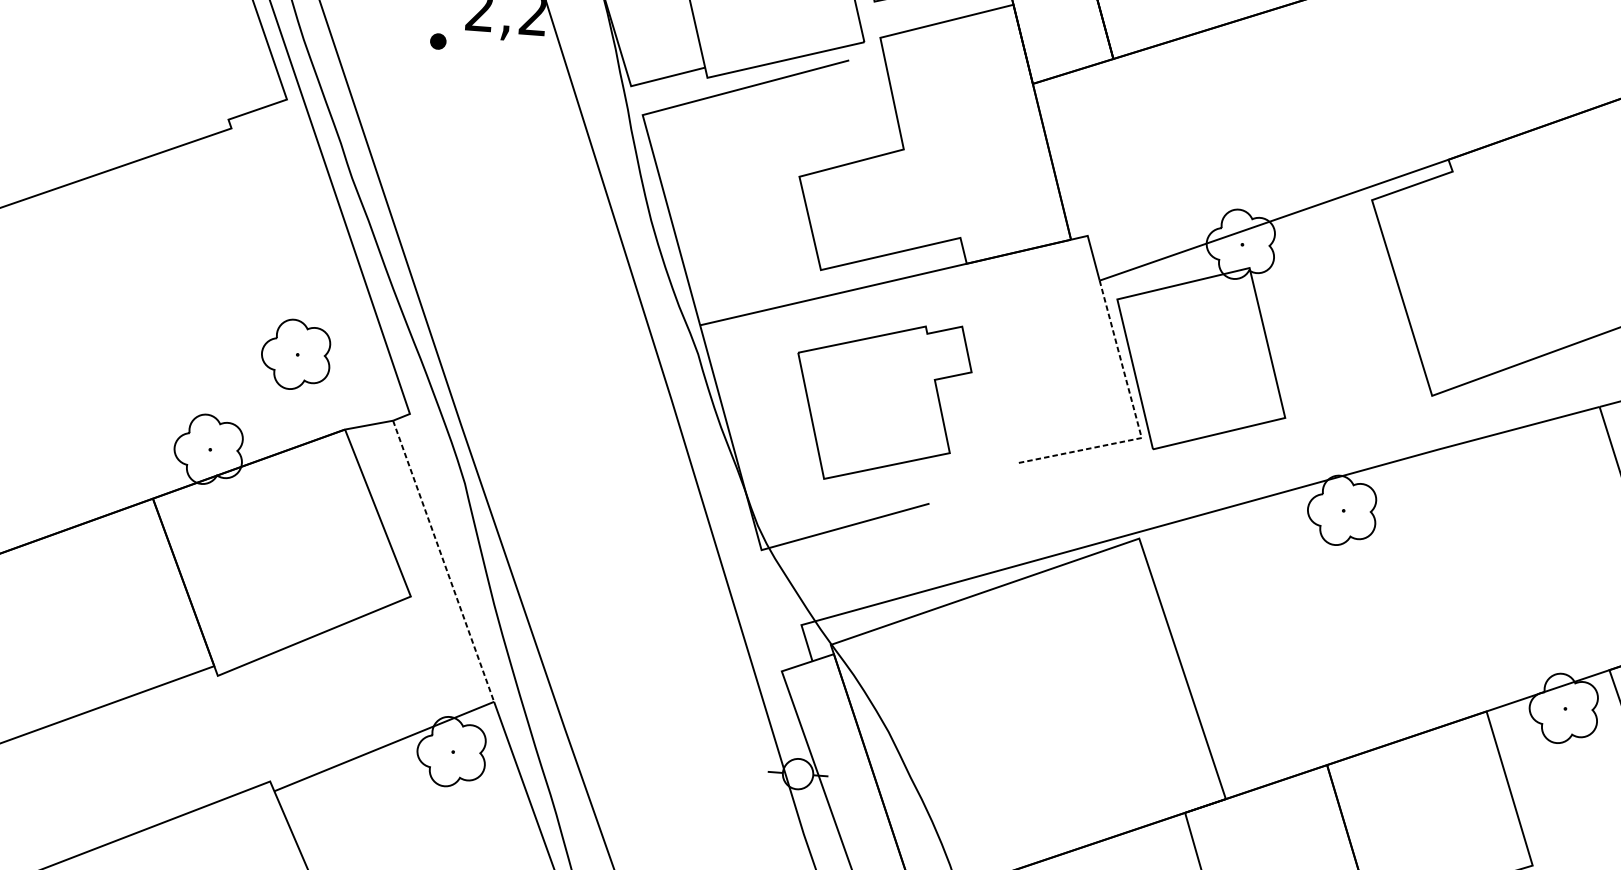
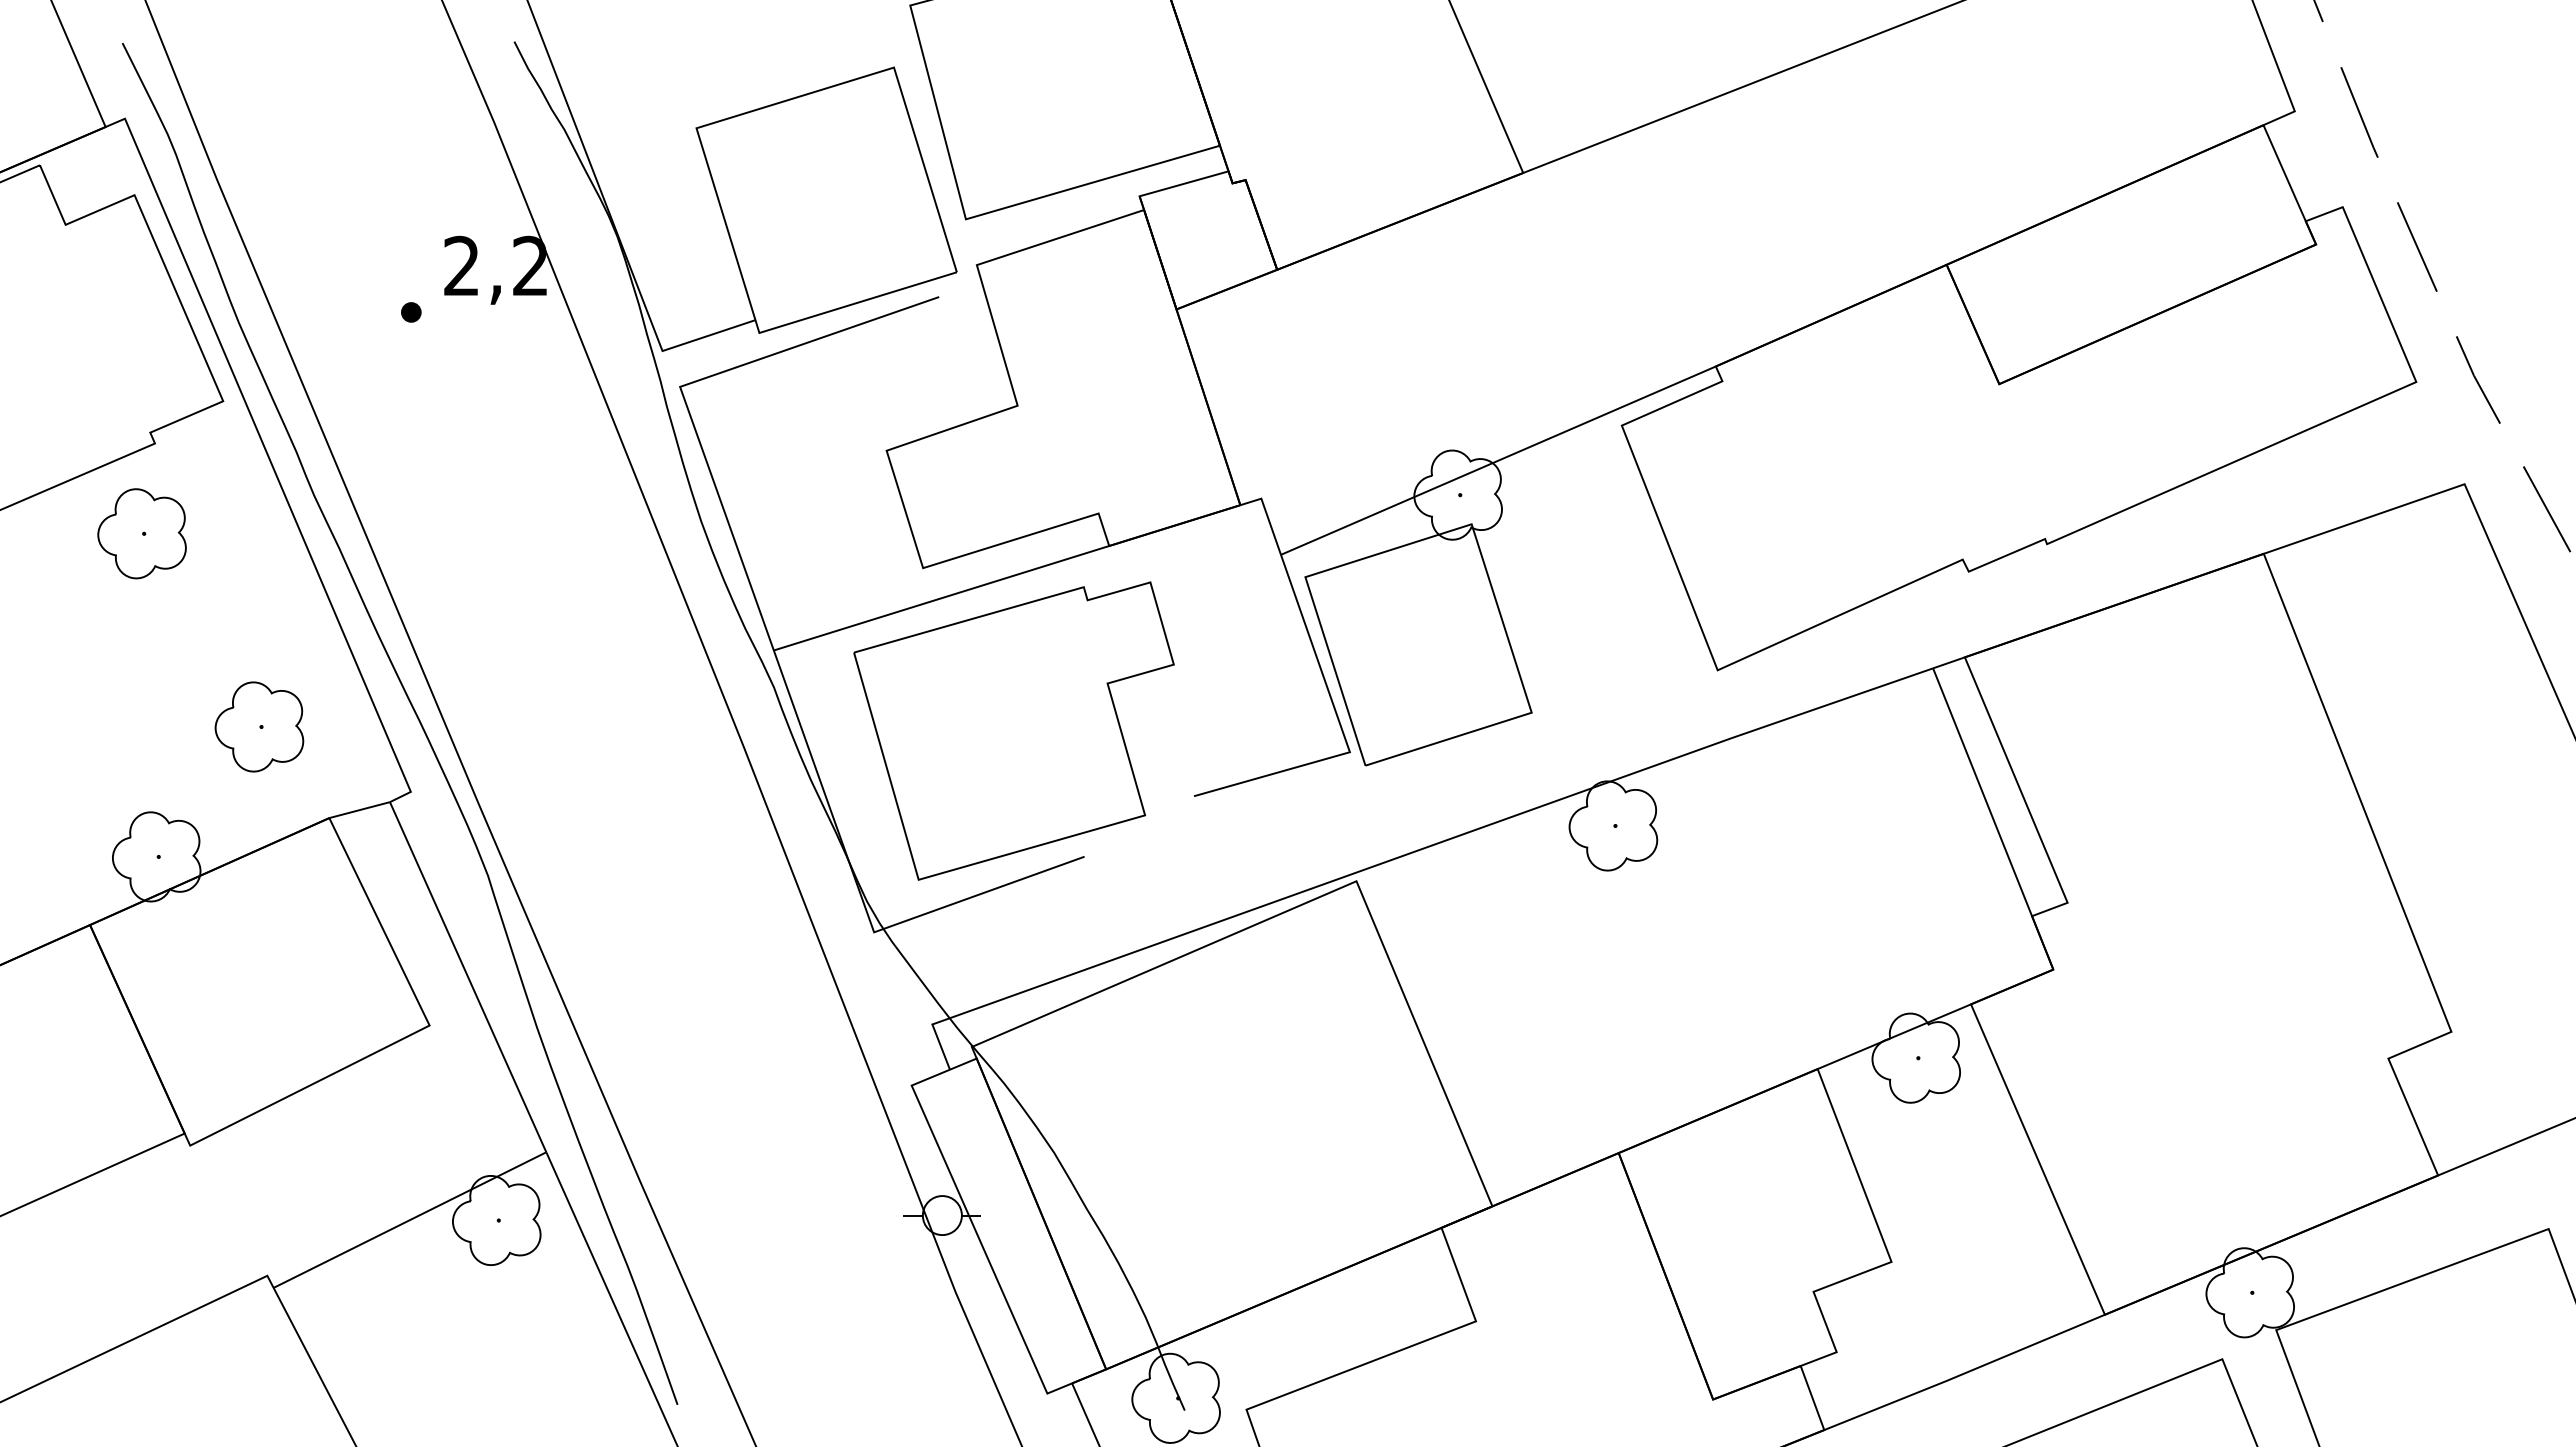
part: (215, 197) -> (141, 533), added
part: (881, 401) -> (1013, 730), size x1.43
line: (1137, 420) -> (1342, 730), dashed -> solid
line: (443, 561) -> (468, 977), dashed -> solid

